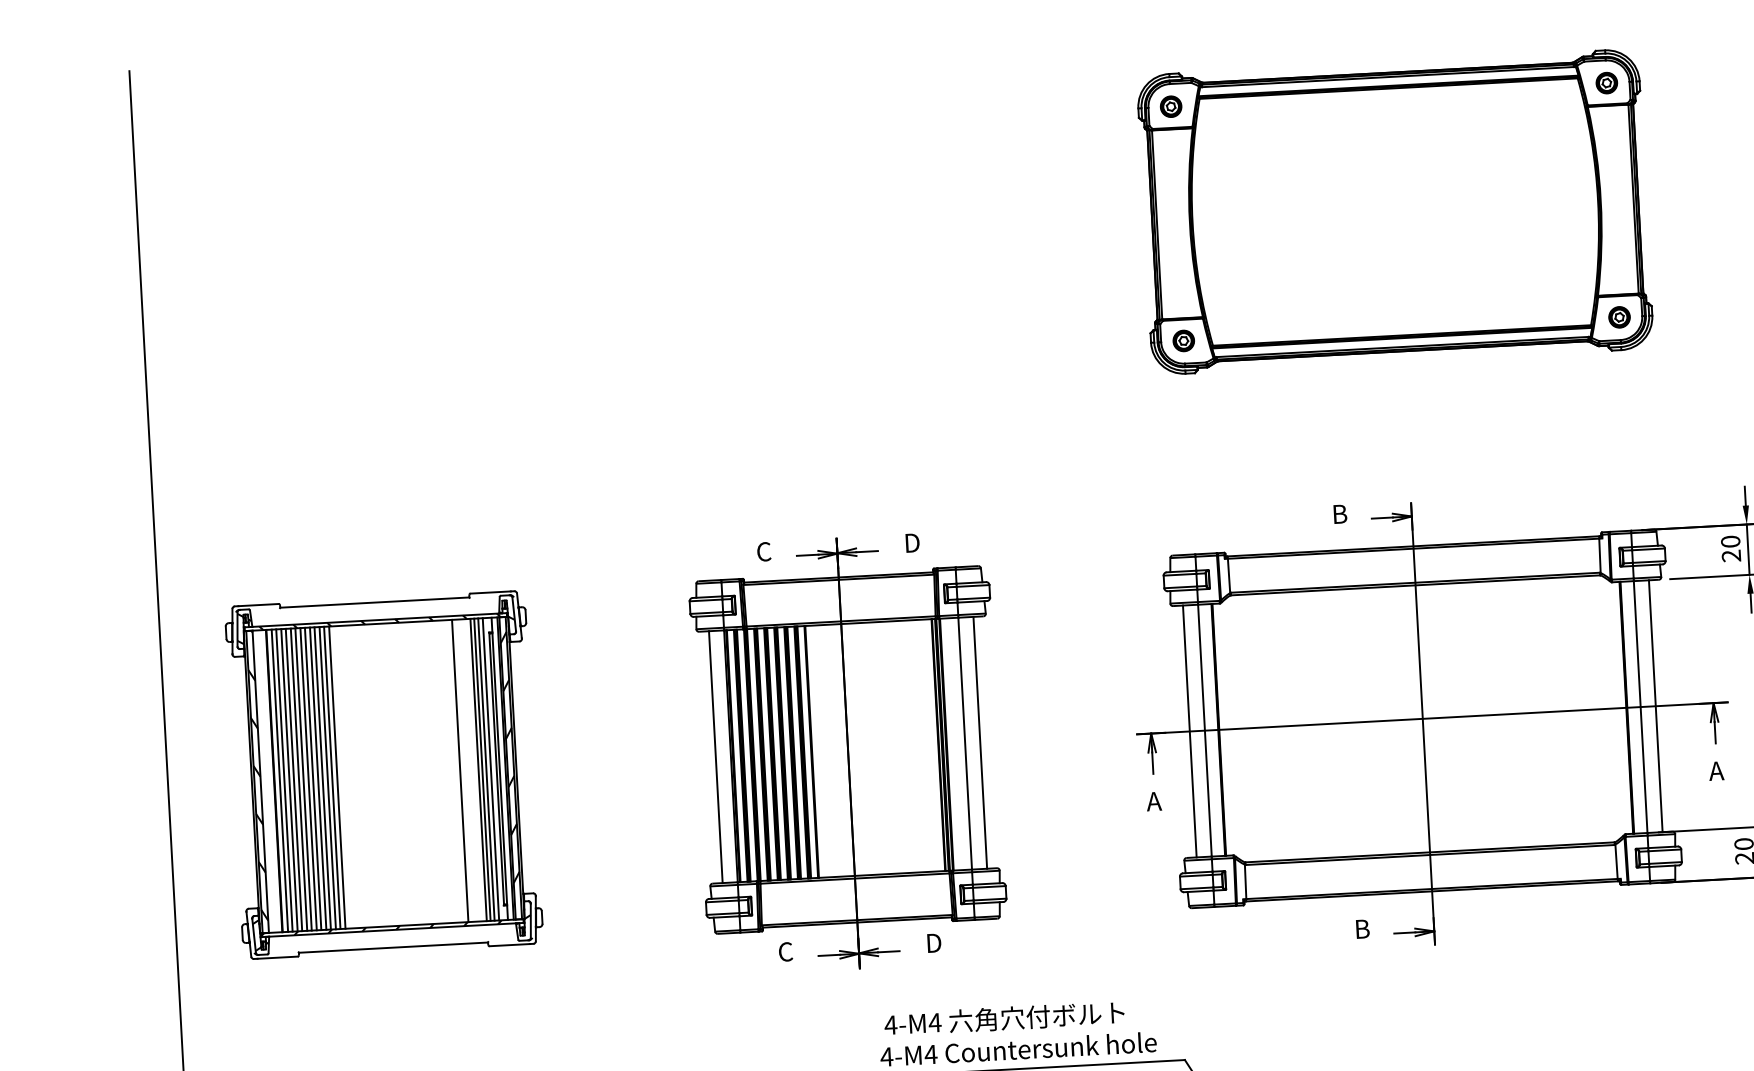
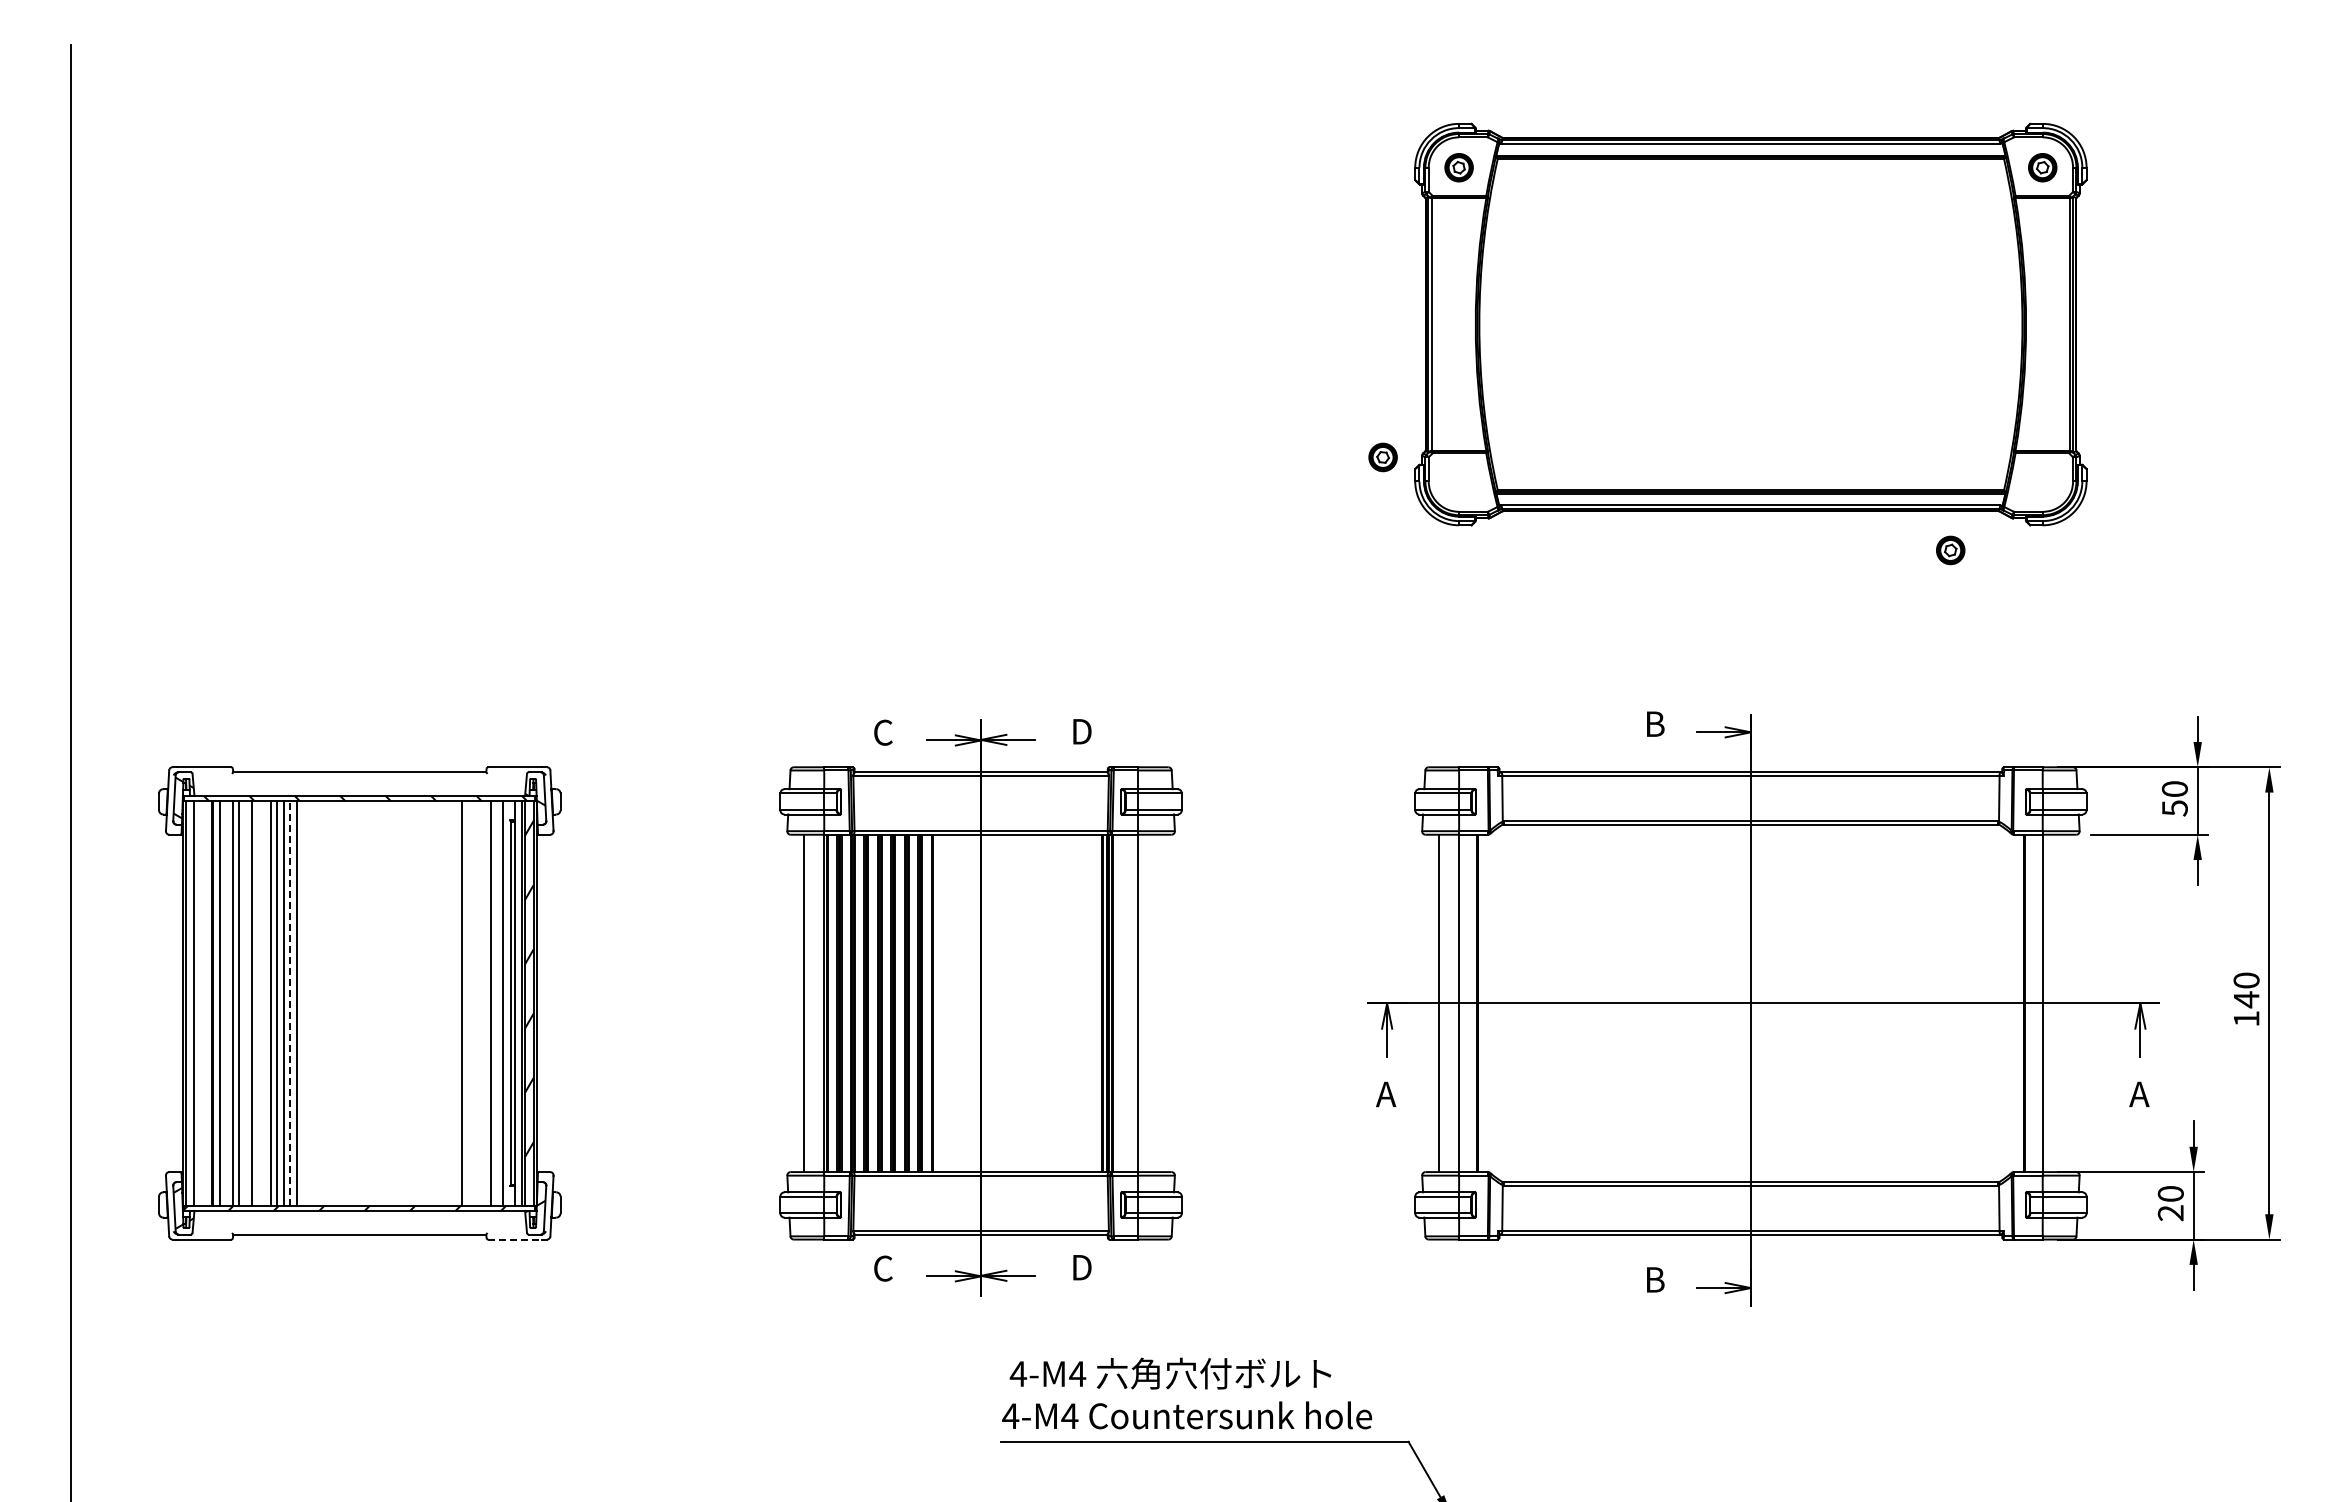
part: (1619, 317) -> (1950, 550), moved
part: (1183, 341) -> (1382, 457), moved
text: (1731, 556) -> (2174, 808), 20 -> 50
line: (1655, 706) -> (2062, 1003), removed
line: (980, 742) -> (1158, 1003), removed
line: (486, 769) -> (496, 1003), removed
line: (478, 770) -> (486, 1003), removed
hatch: (257, 776) -> (190, 995), removed
line: (332, 777) -> (290, 1002), solid -> dashed
line: (298, 779) -> (245, 1003), removed
line: (308, 779) -> (258, 1003), removed
line: (313, 779) -> (264, 1003), removed
line: (284, 780) -> (226, 1003), removed
line: (509, 945) -> (515, 1239), solid -> dashed

